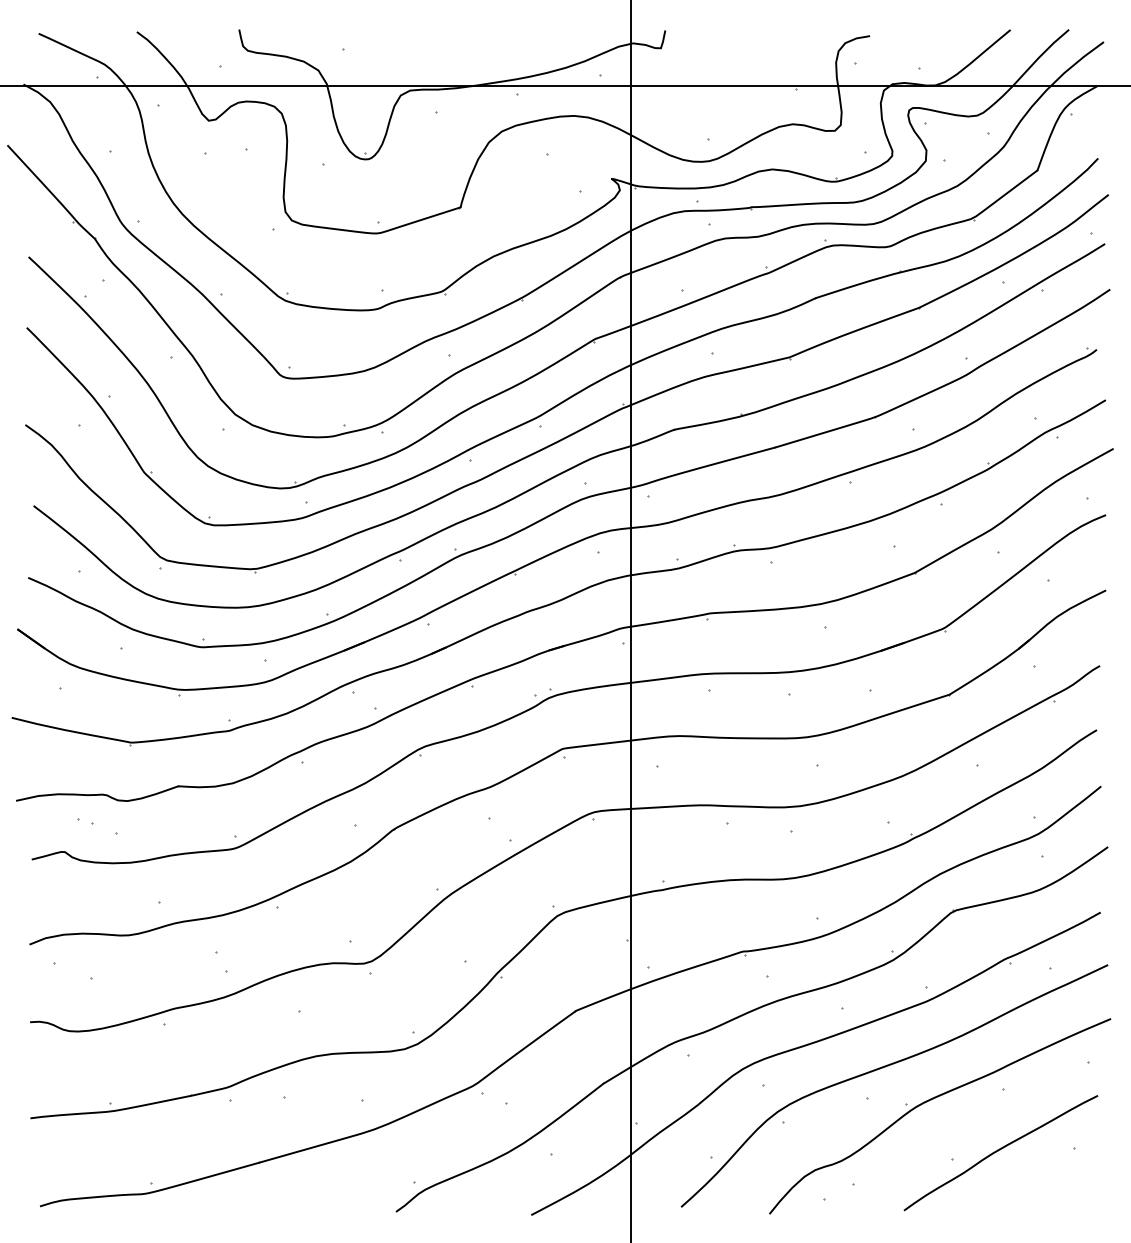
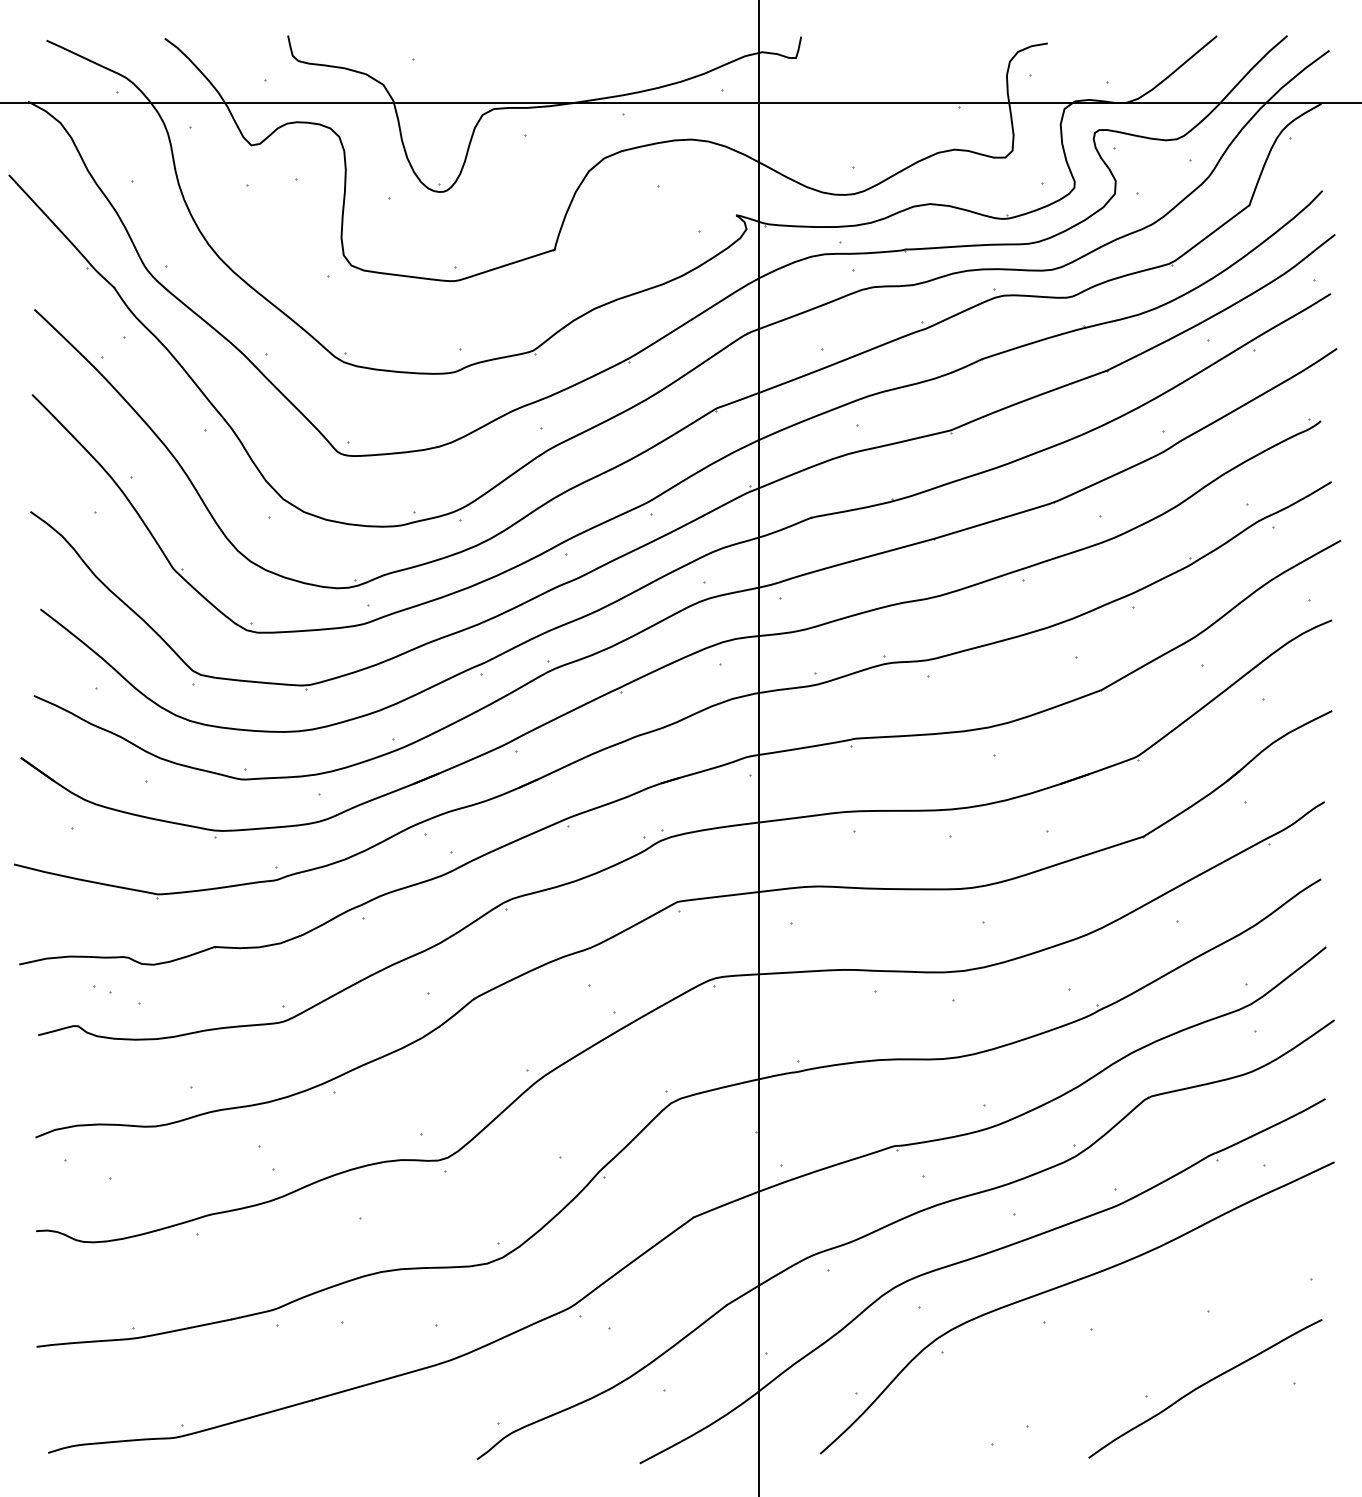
curve: (932, 1099) -> (1123, 1324), removed

